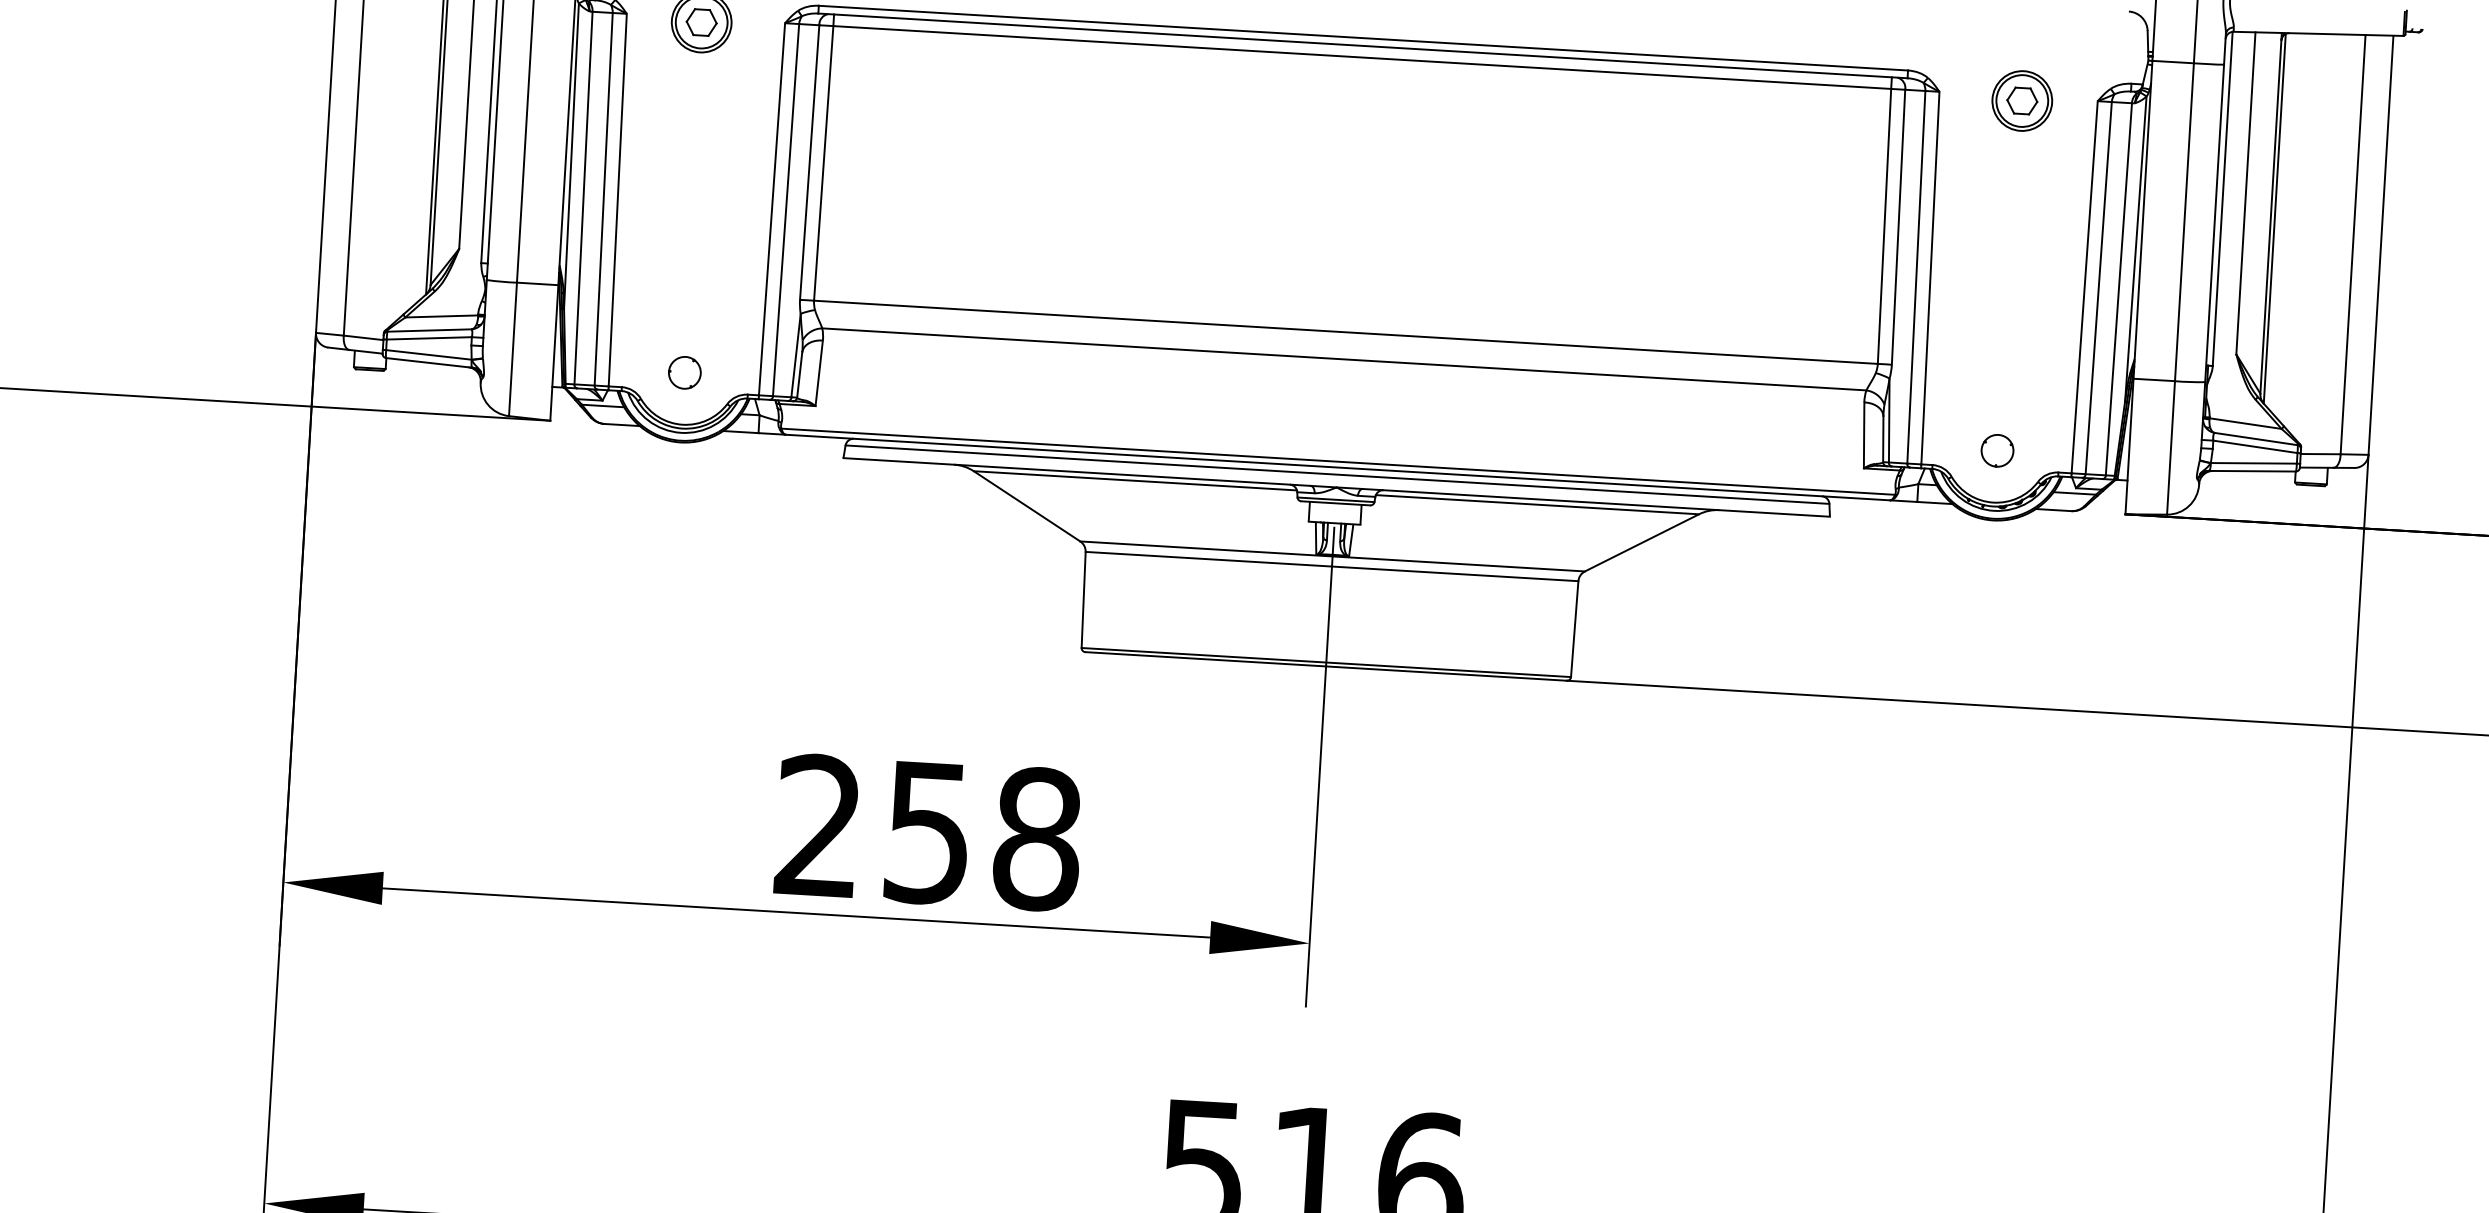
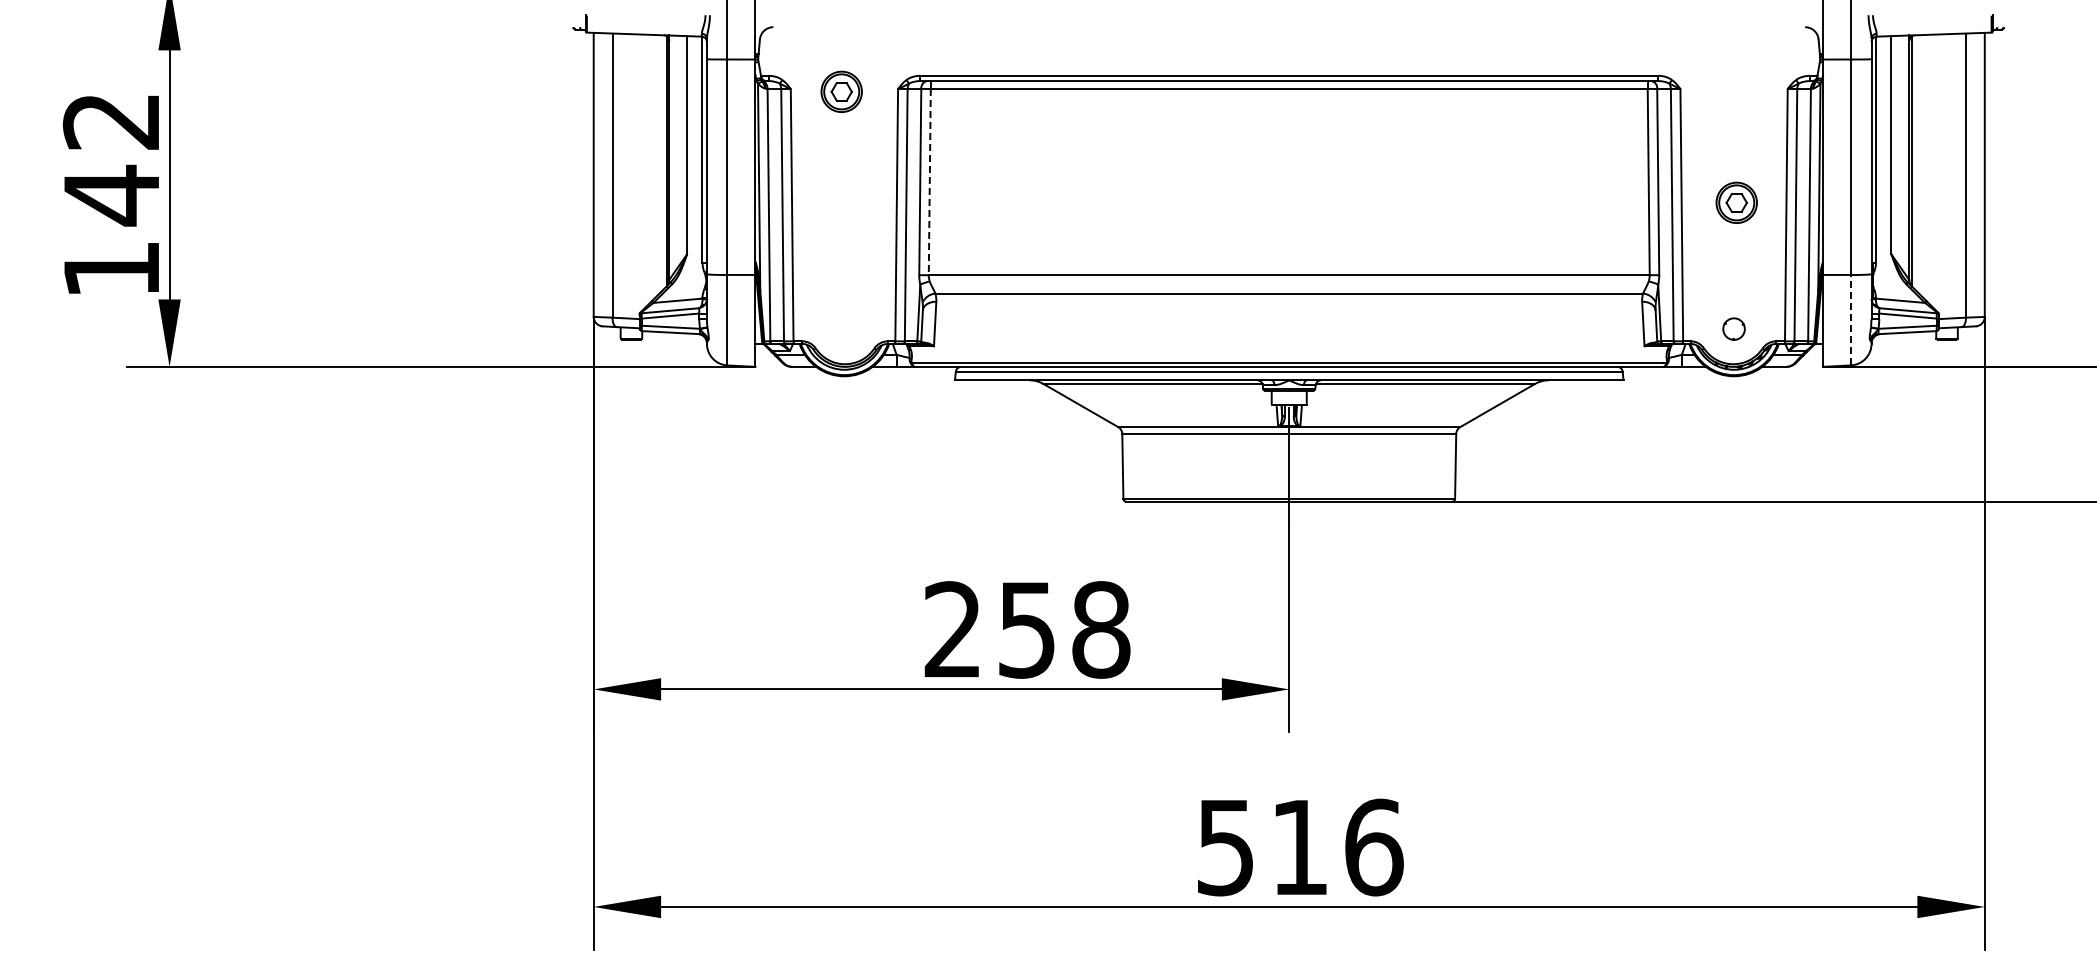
part: (2021, 100) -> (1736, 202), moved
line: (823, 163) -> (929, 182), solid -> dashed
part: (685, 371) -> (844, 328), removed
line: (2171, 446) -> (1851, 319), solid -> dashed

